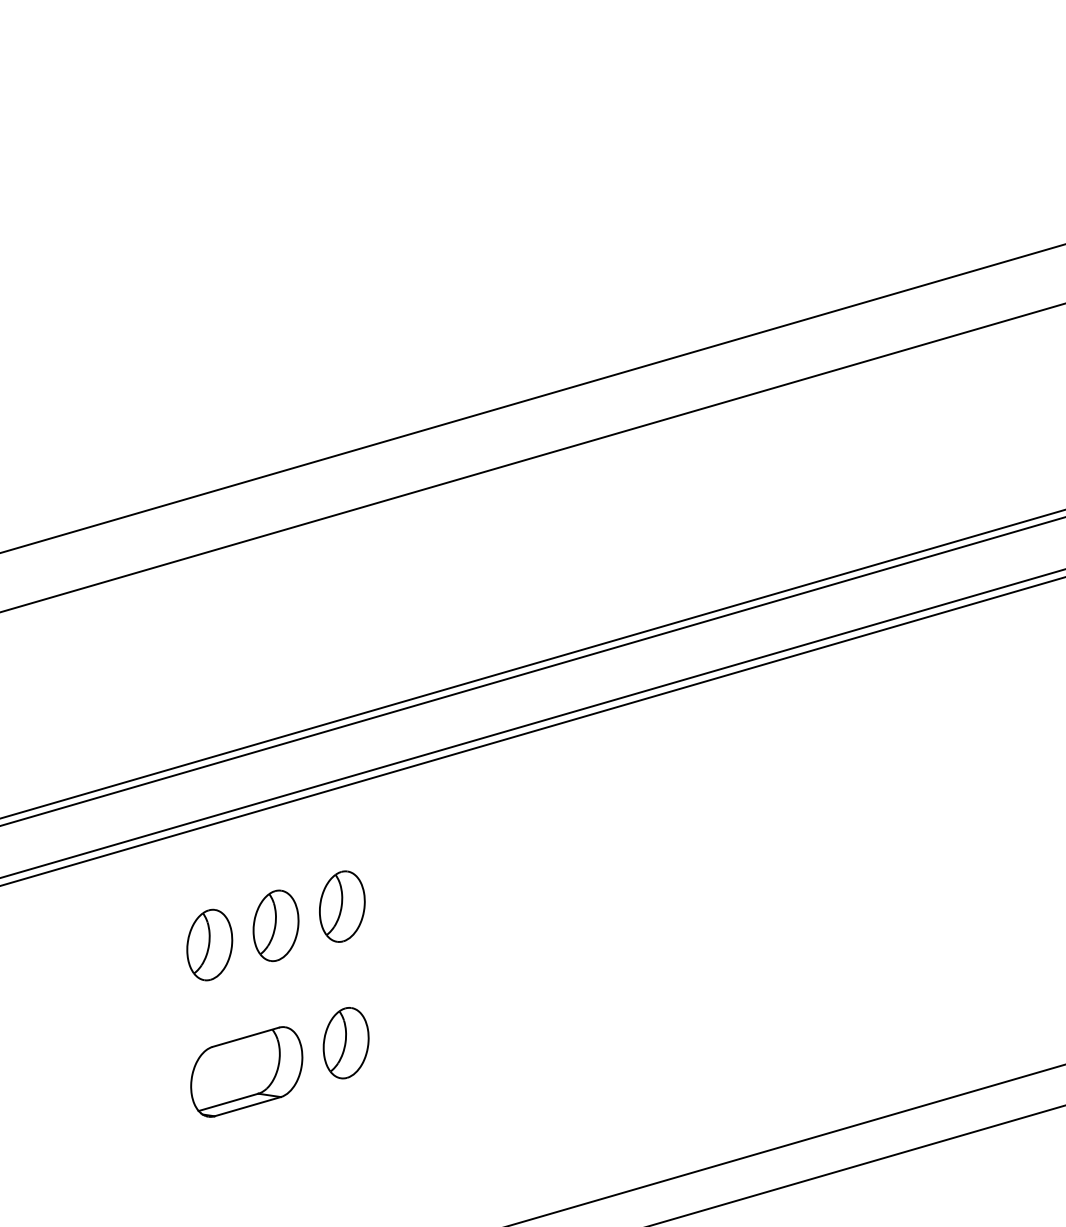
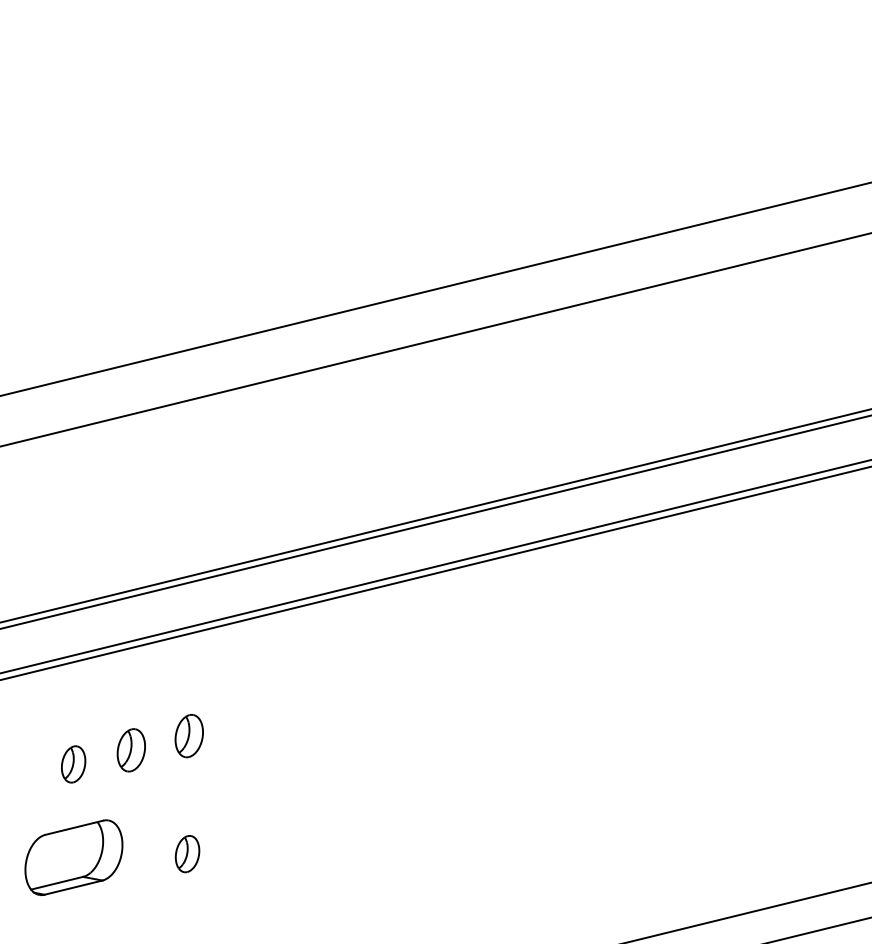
part: (342, 906) -> (189, 735), size x0.7
part: (275, 925) -> (130, 749), size x0.7
part: (209, 944) -> (73, 763), size x0.6
part: (345, 1043) -> (187, 854), size x0.6
part: (246, 1071) -> (73, 857), moved

